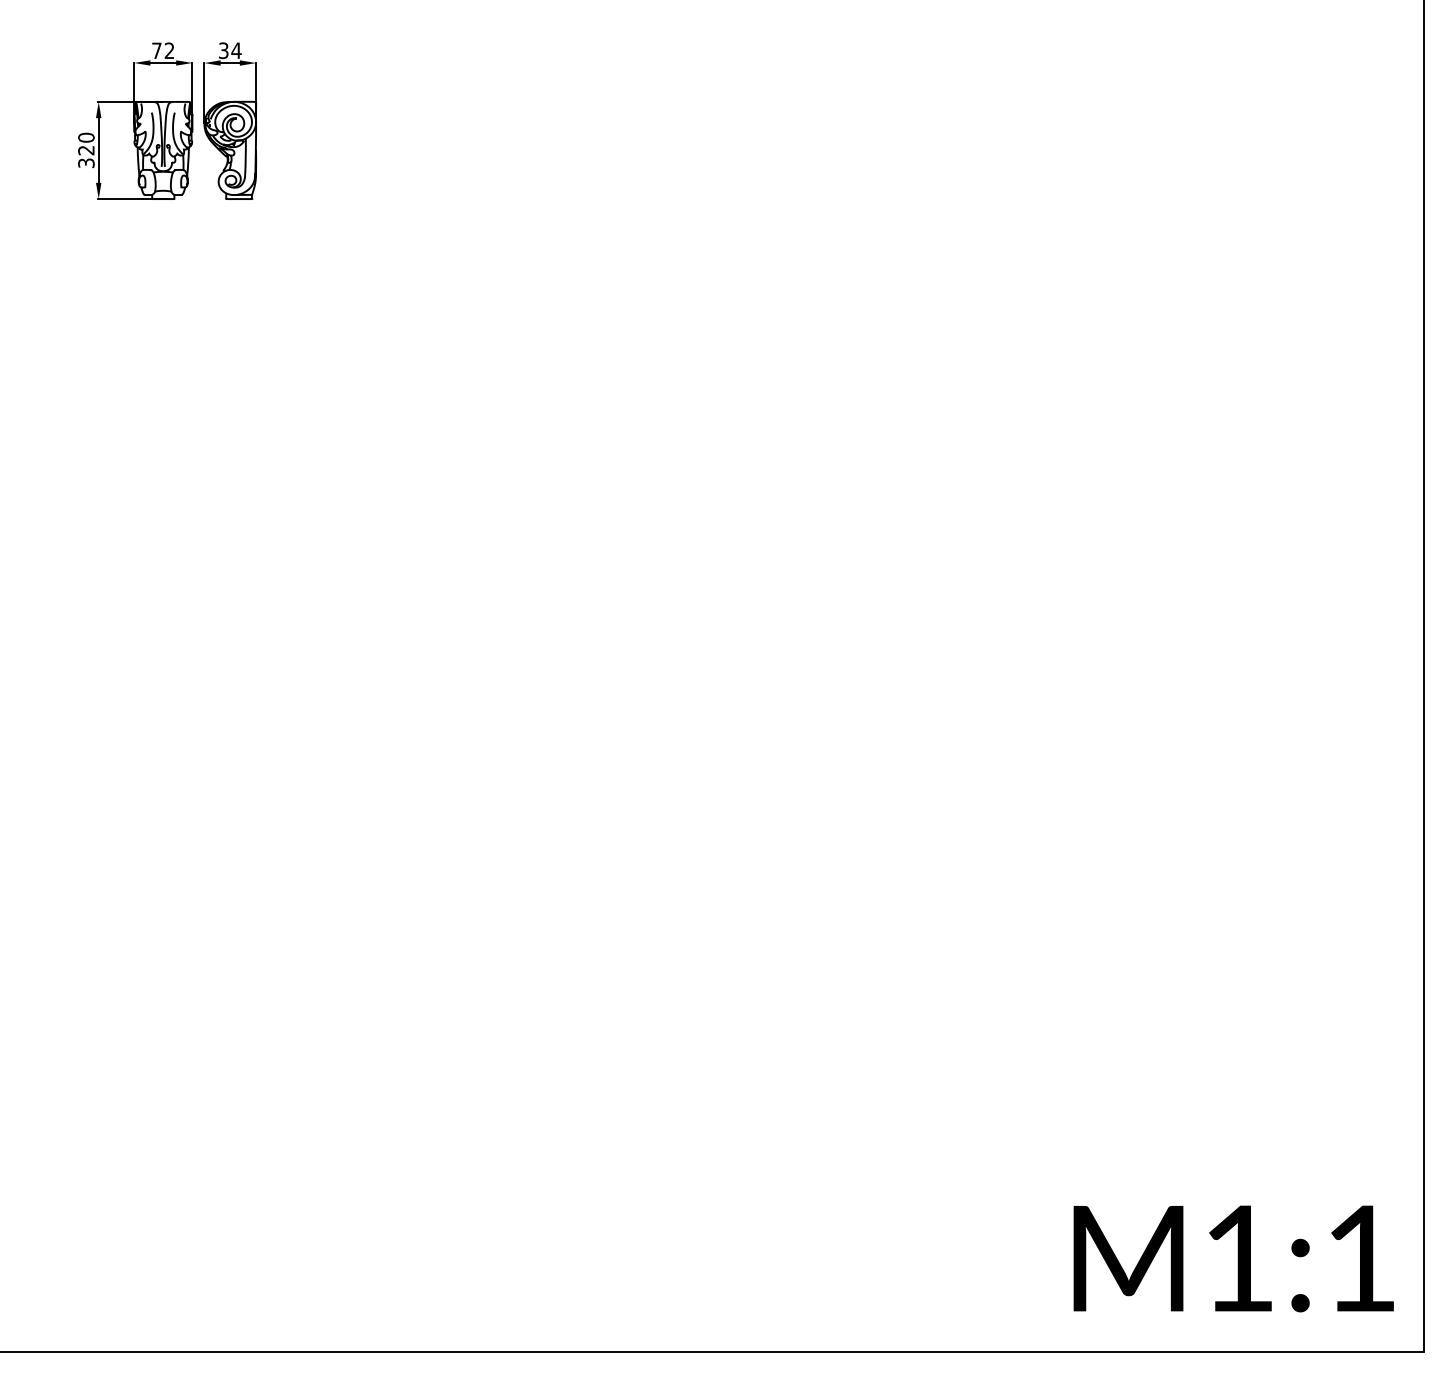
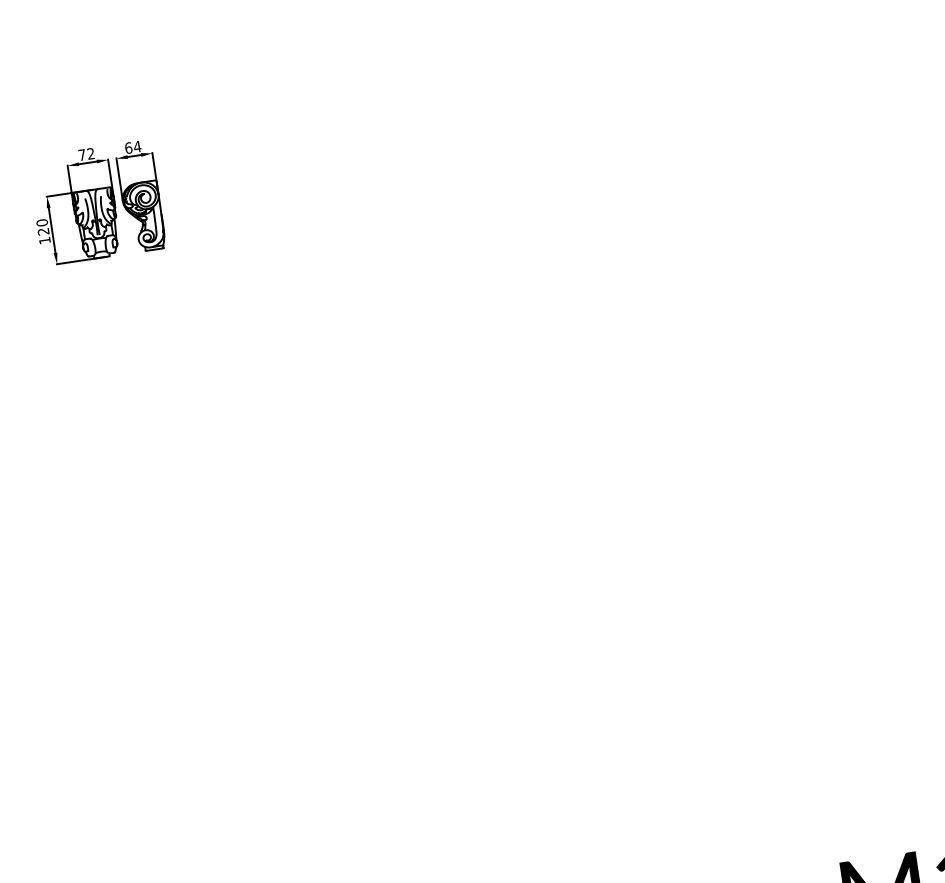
text: (223, 50) -> (128, 147), 34 -> 64
text: (86, 162) -> (44, 240), 320 -> 120

